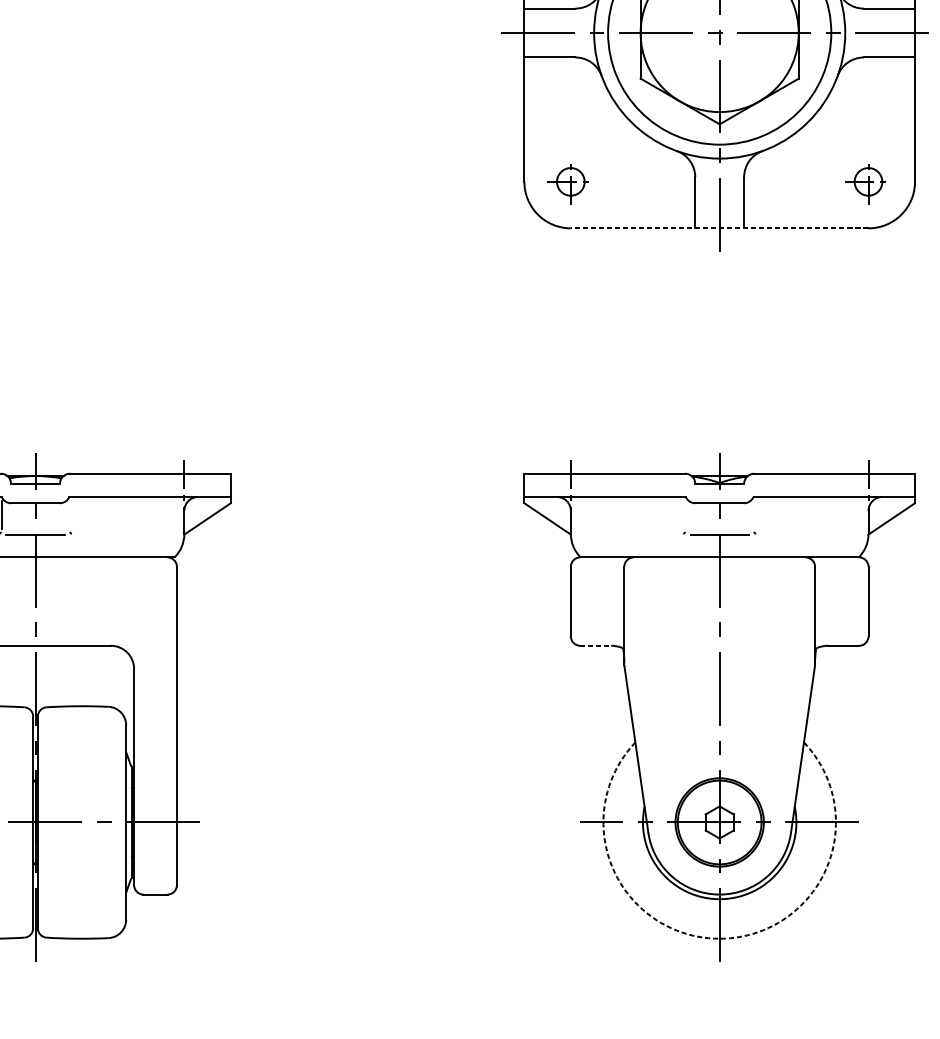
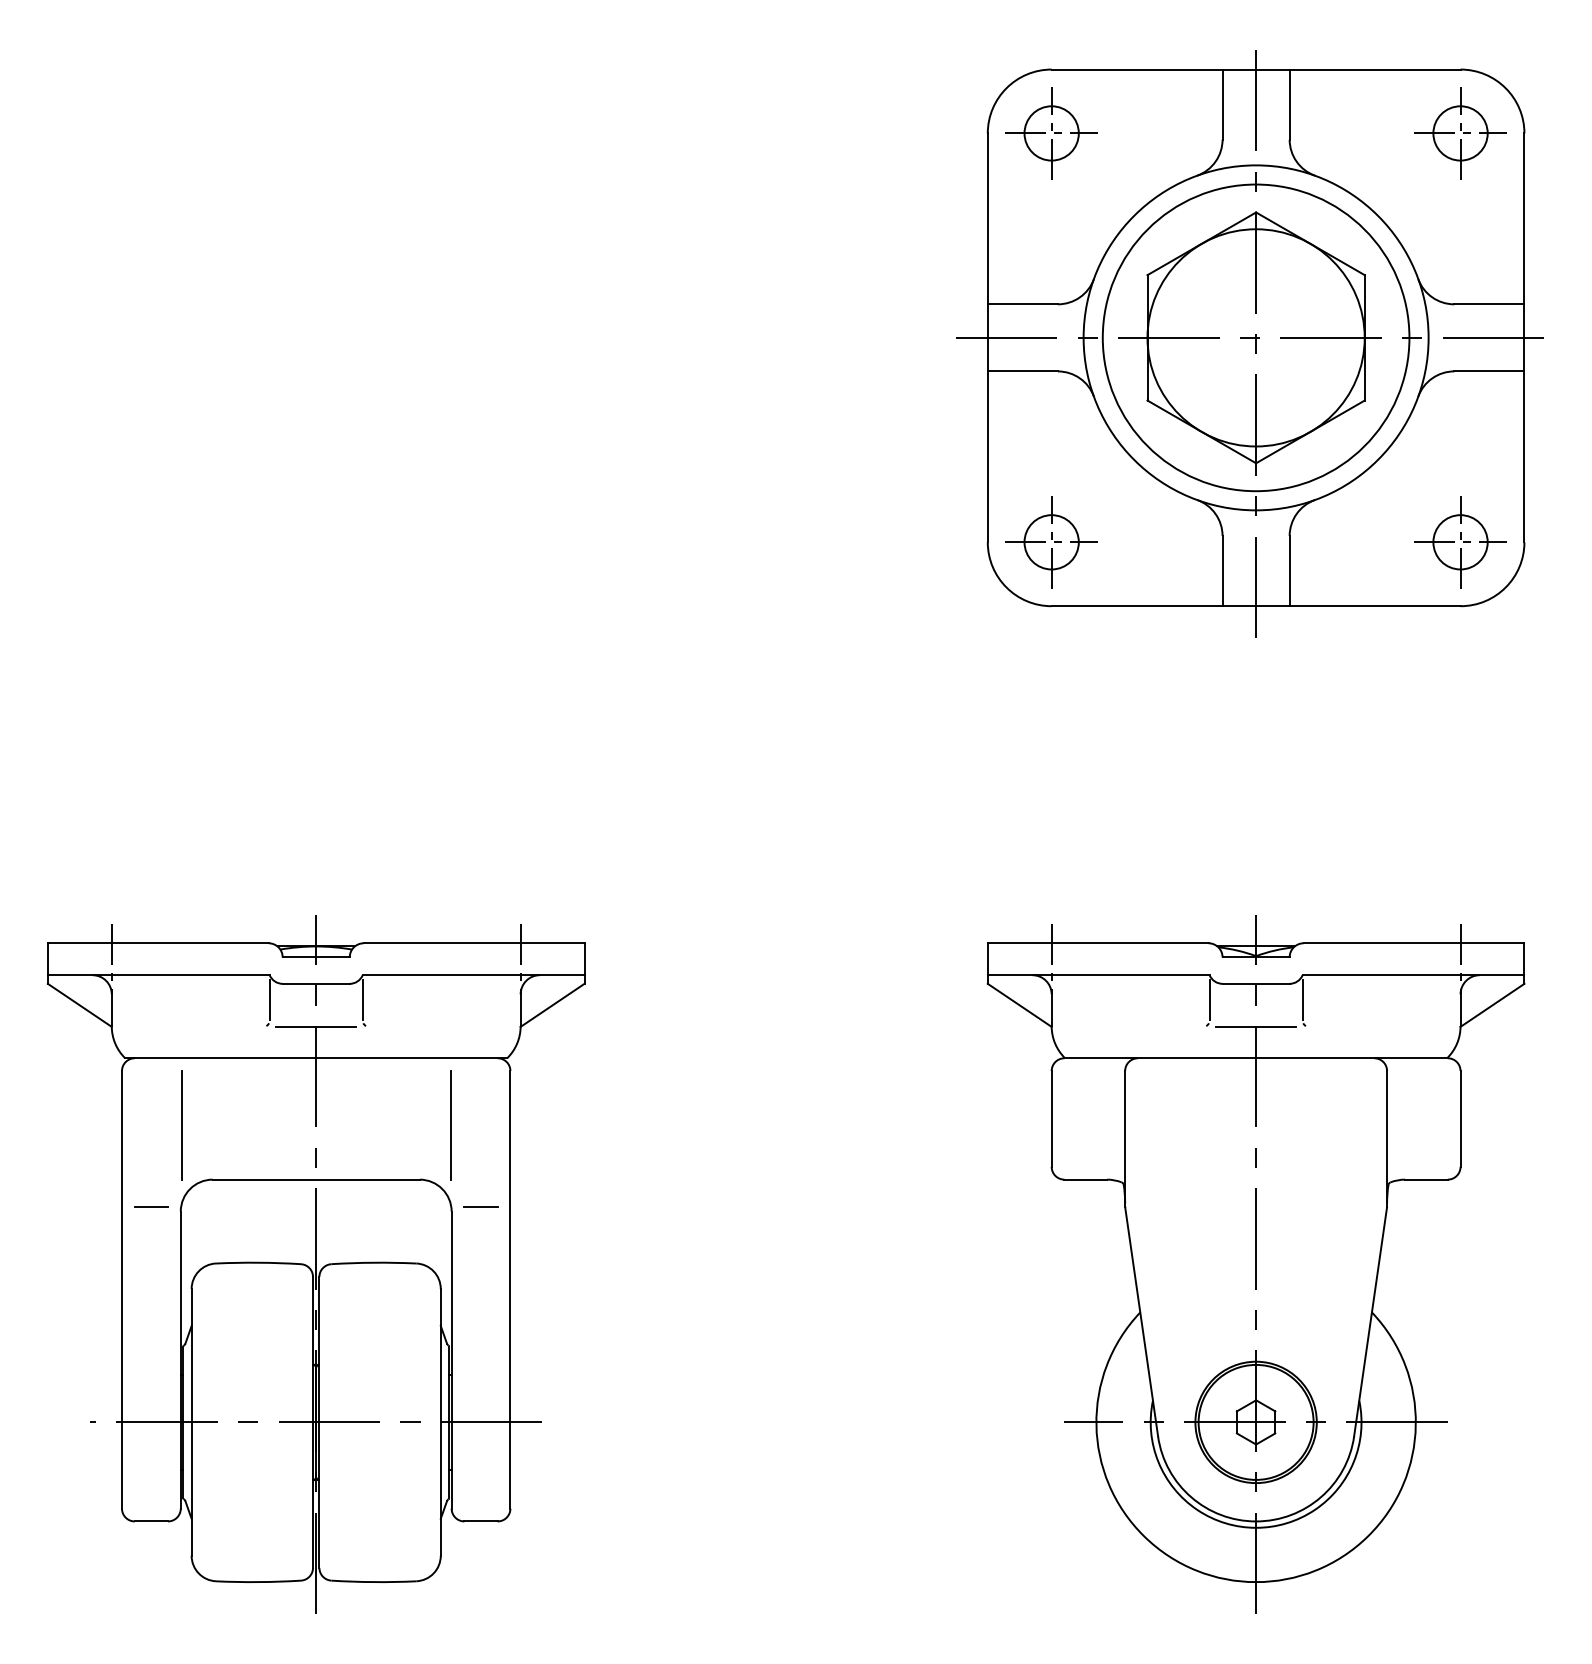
part: (570, 181) -> (1051, 542), size x1.43
part: (868, 181) -> (1460, 542), size x1.43
line: (719, 228) -> (1255, 606), dashed -> solid
line: (69, 514) -> (362, 999), added
line: (685, 514) -> (1209, 999), added
line: (753, 514) -> (1302, 999), added
line: (133, 606) -> (450, 1125), added
line: (596, 645) -> (1086, 1179), dashed -> solid
line: (155, 666) -> (480, 1207), added
arc: (719, 939) -> (1256, 1582), dashed -> solid

